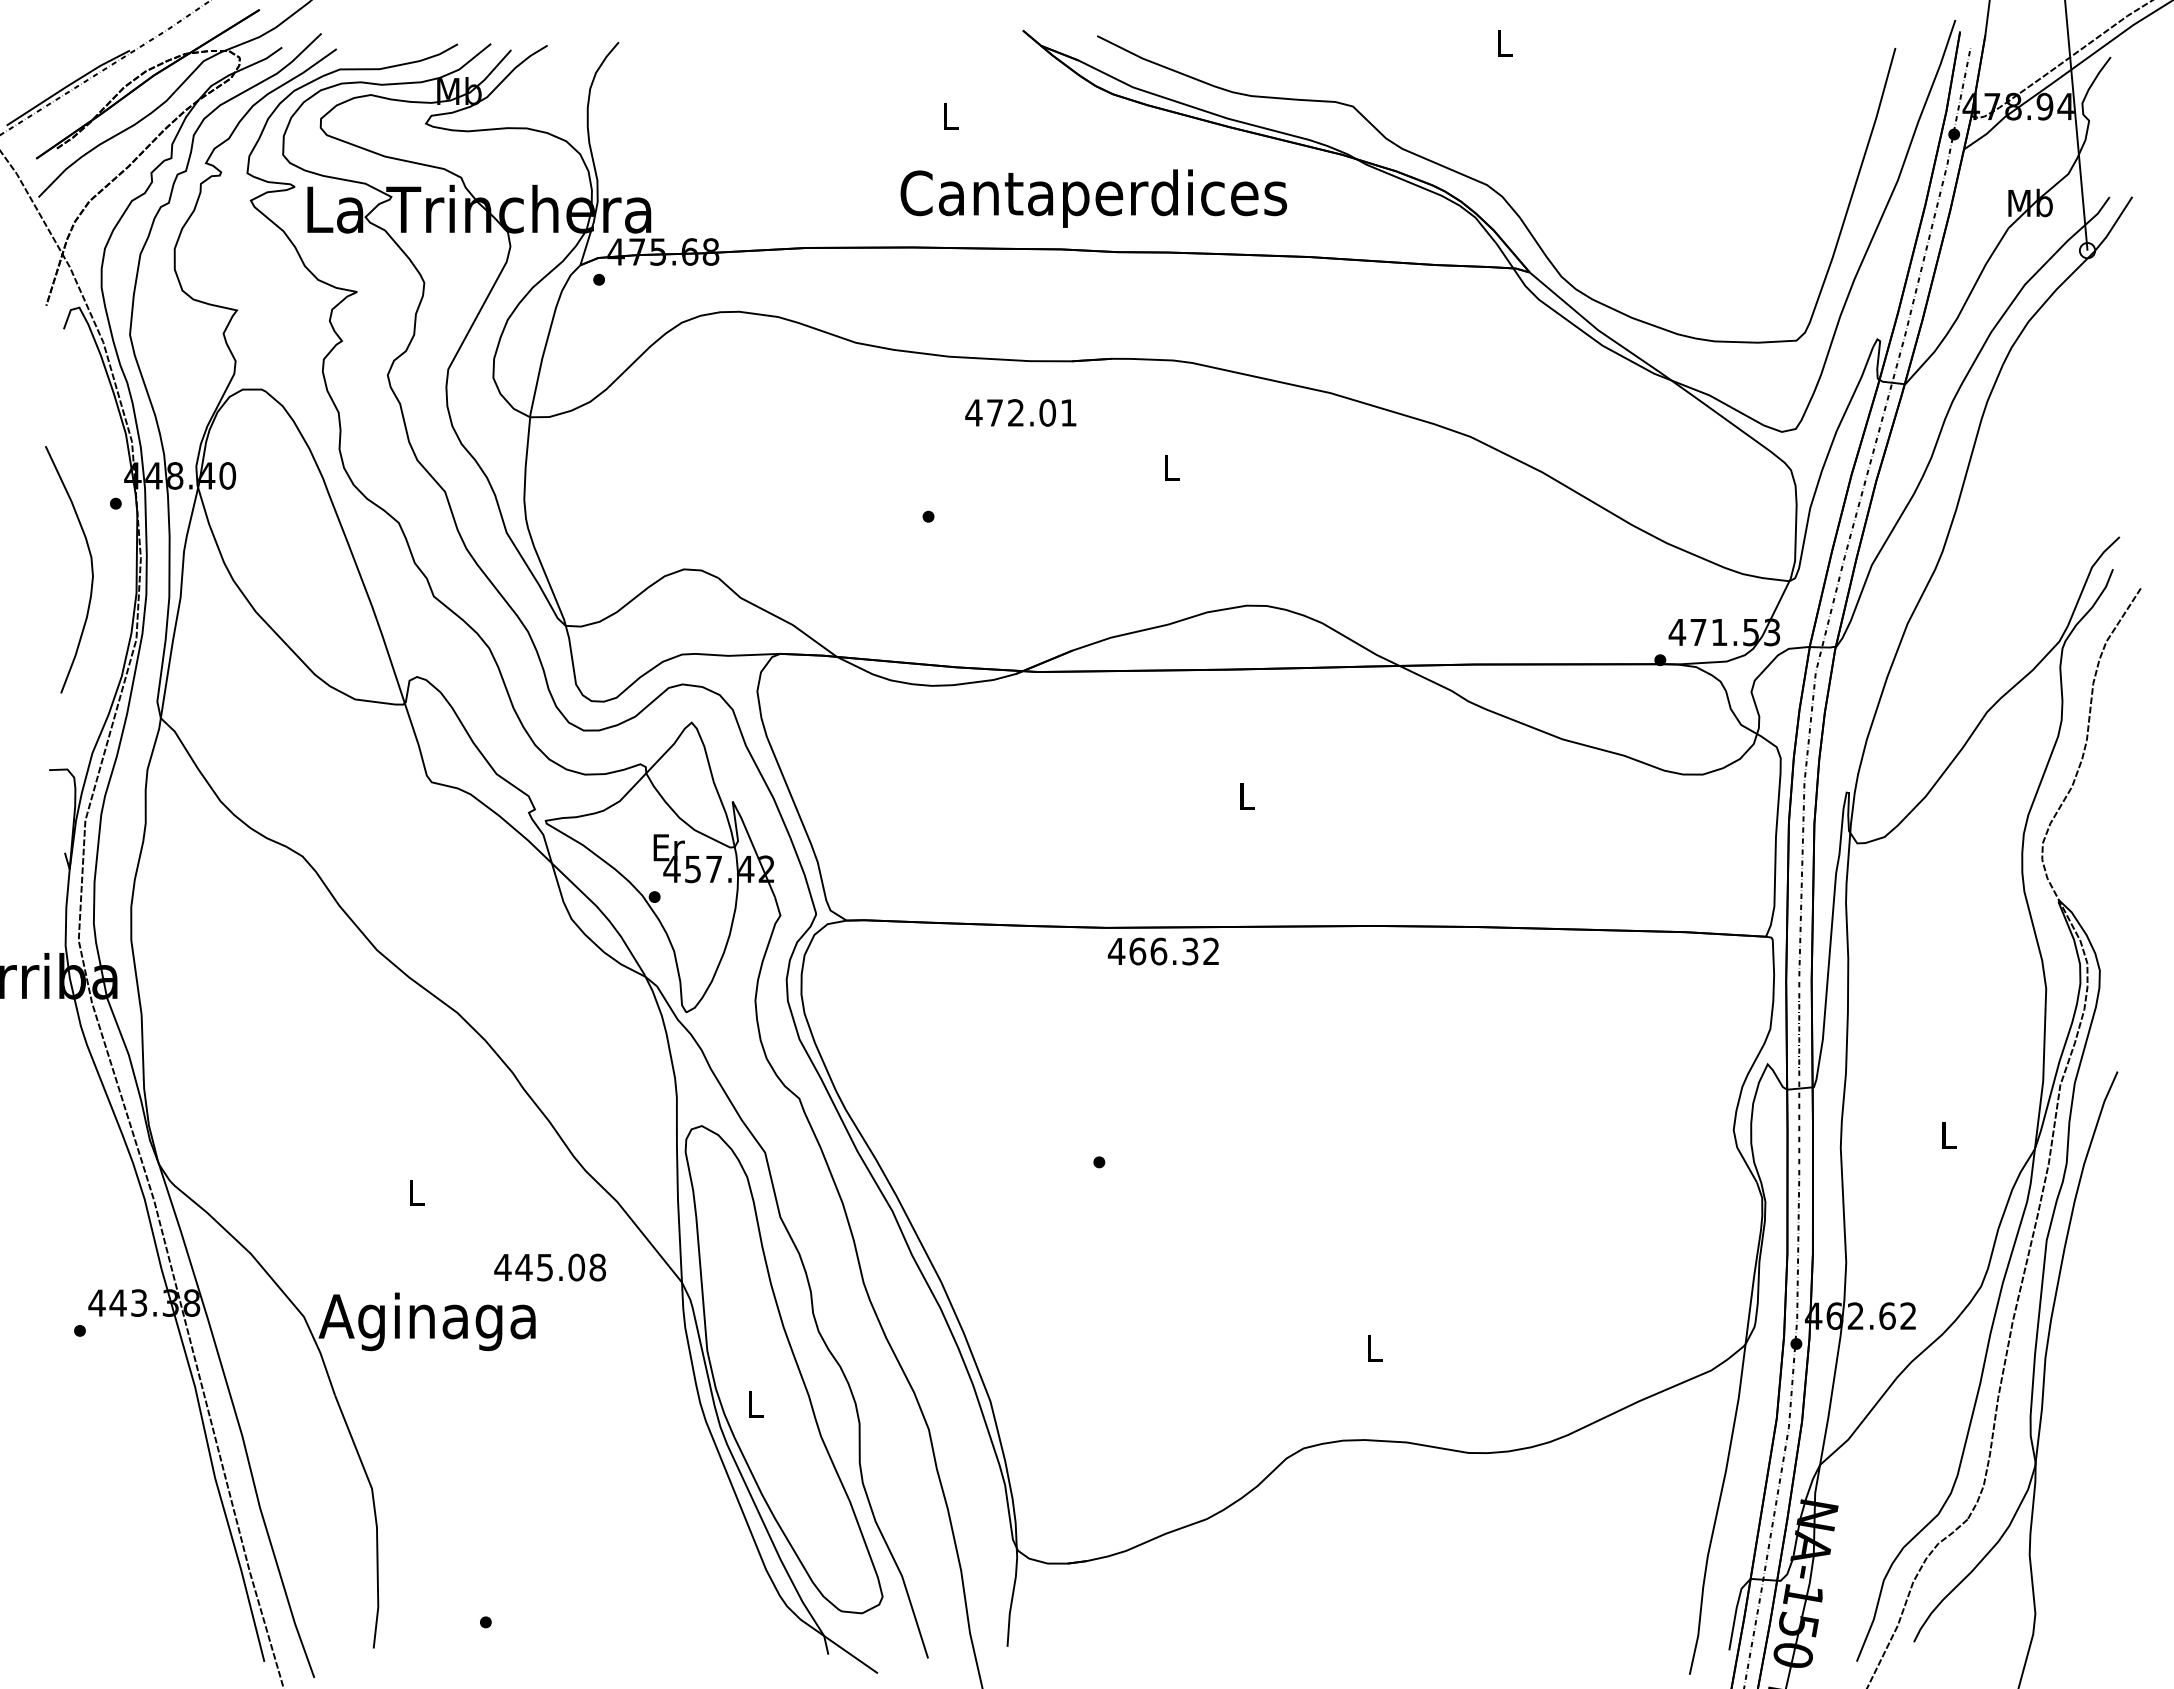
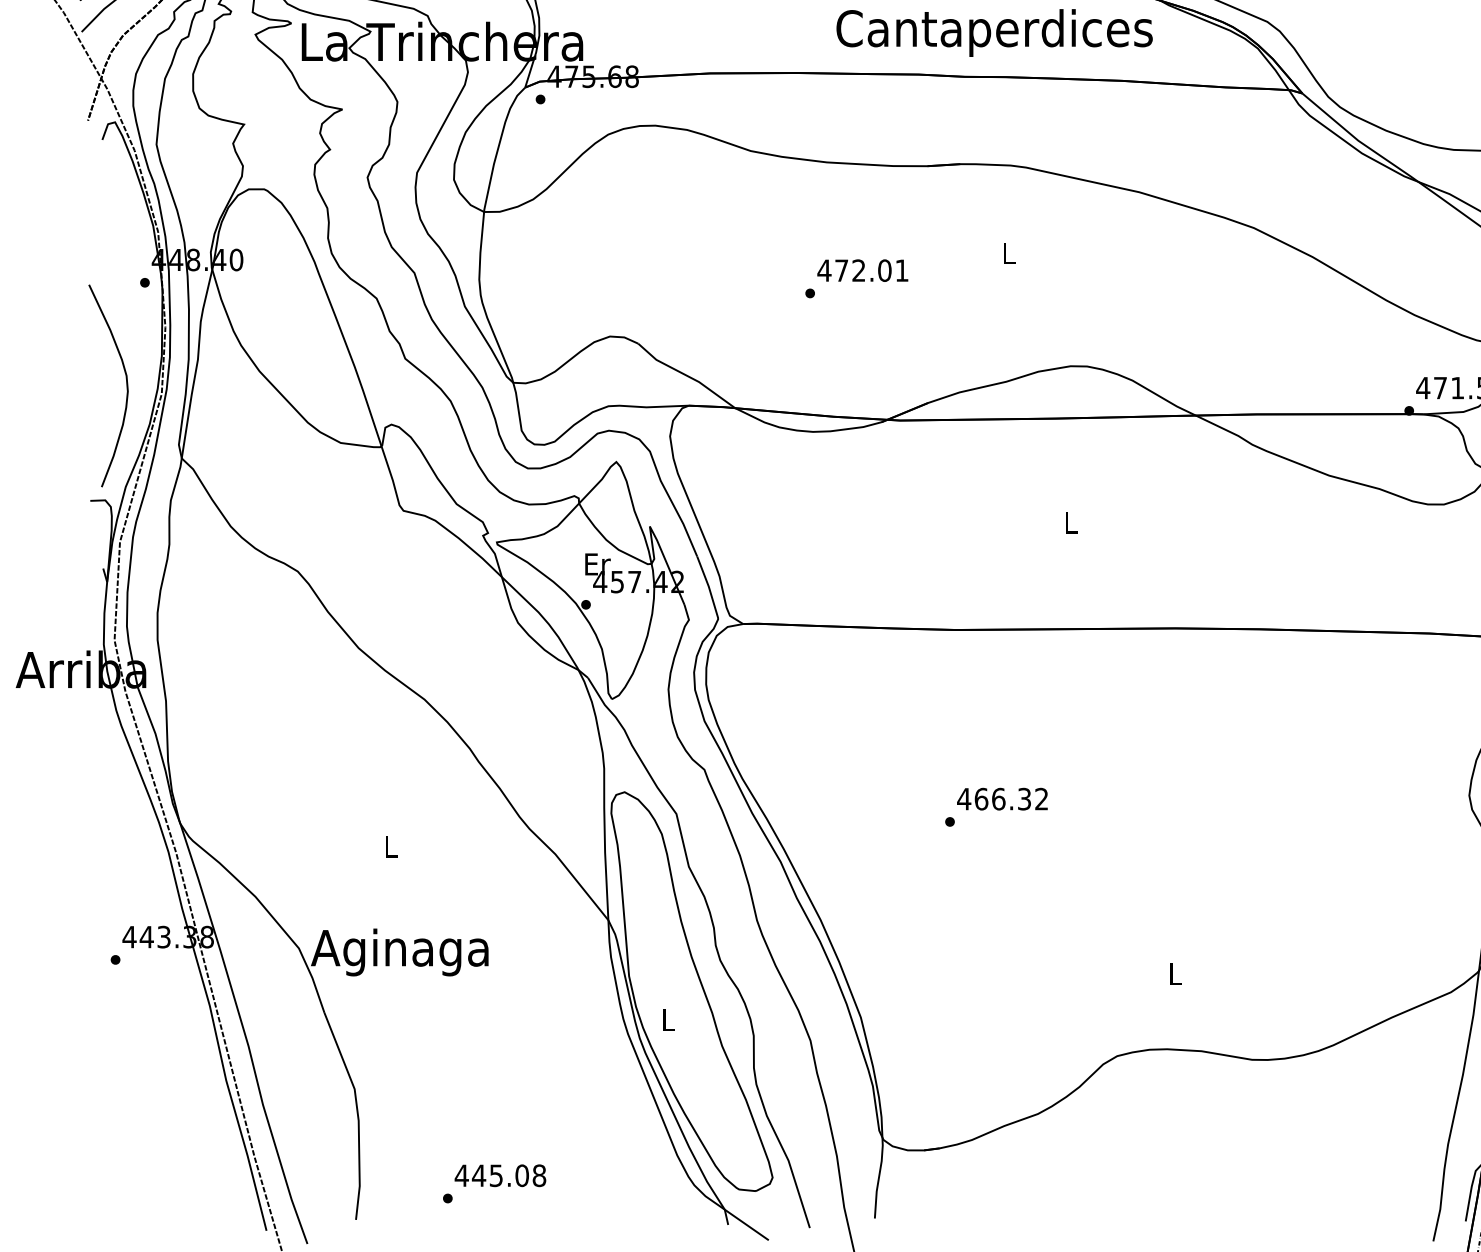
text: (1093, 198) -> (994, 32), moved
text: (1020, 412) -> (862, 270), moved
curve: (91, 569) -> (126, 385), moved
text: (1162, 951) -> (1001, 799), moved
text: (549, 1267) -> (499, 1175), moved

